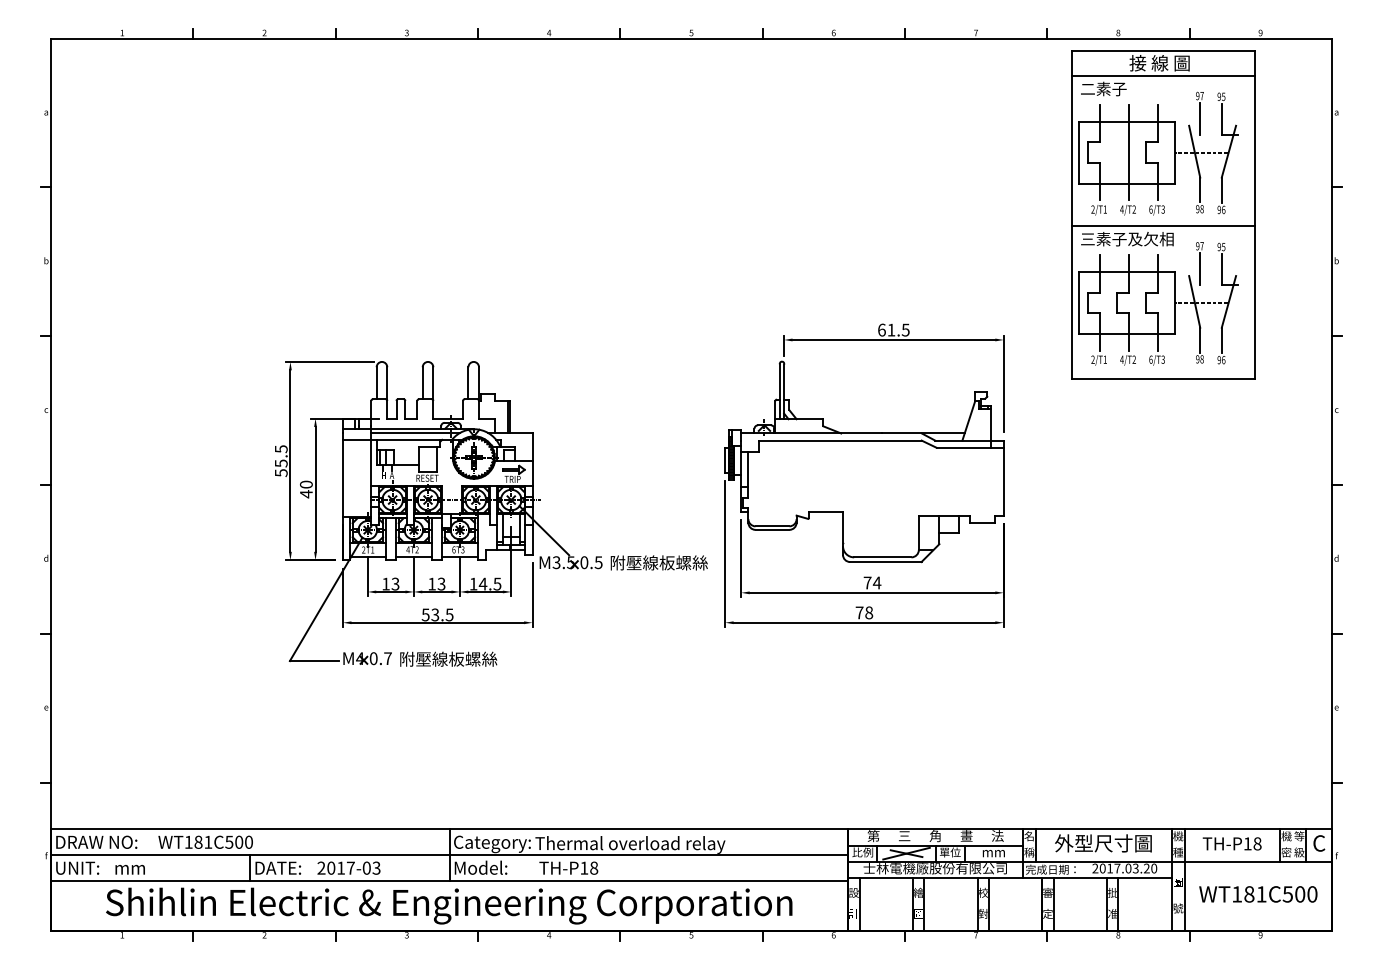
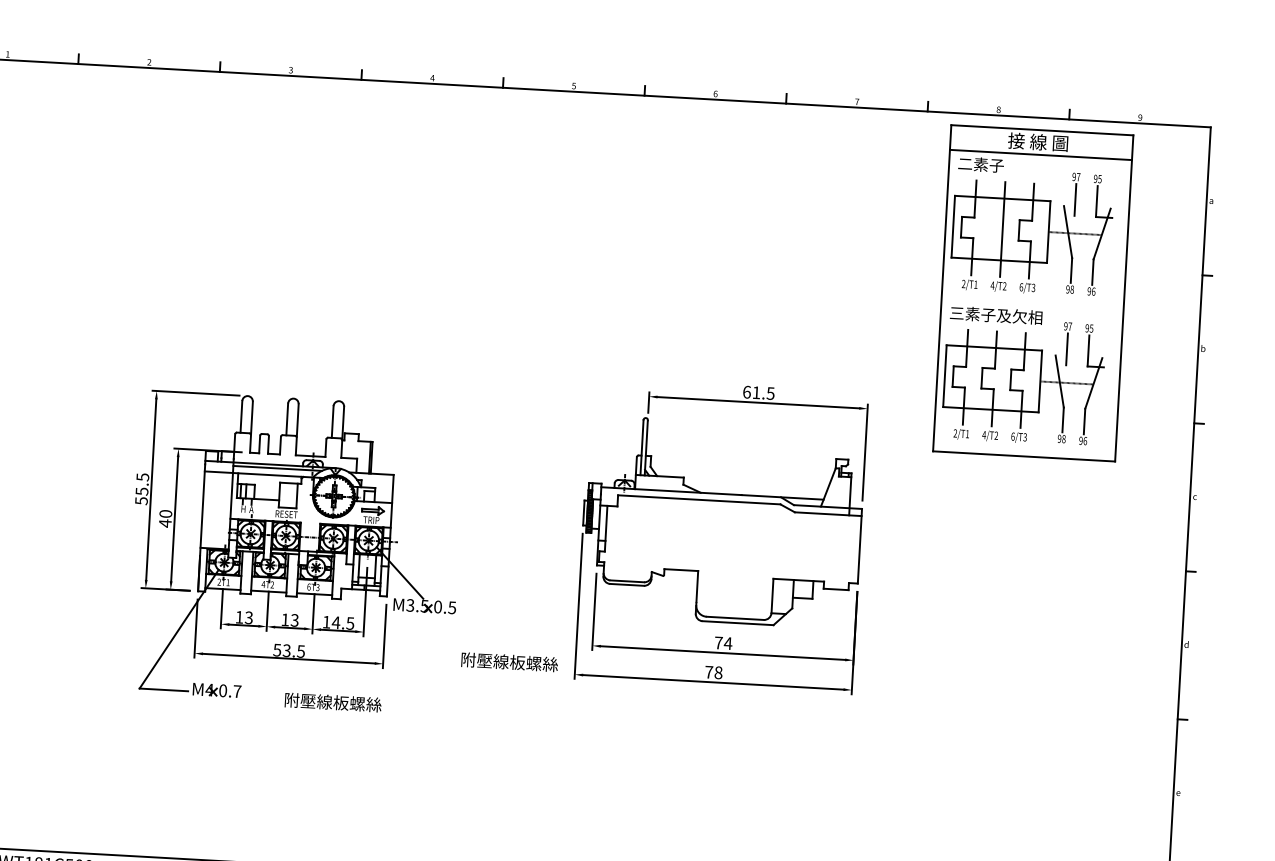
line: (1162, 226) -> (1031, 304), removed
text: (658, 562) -> (508, 661), moved
text: (448, 658) -> (333, 701), moved

